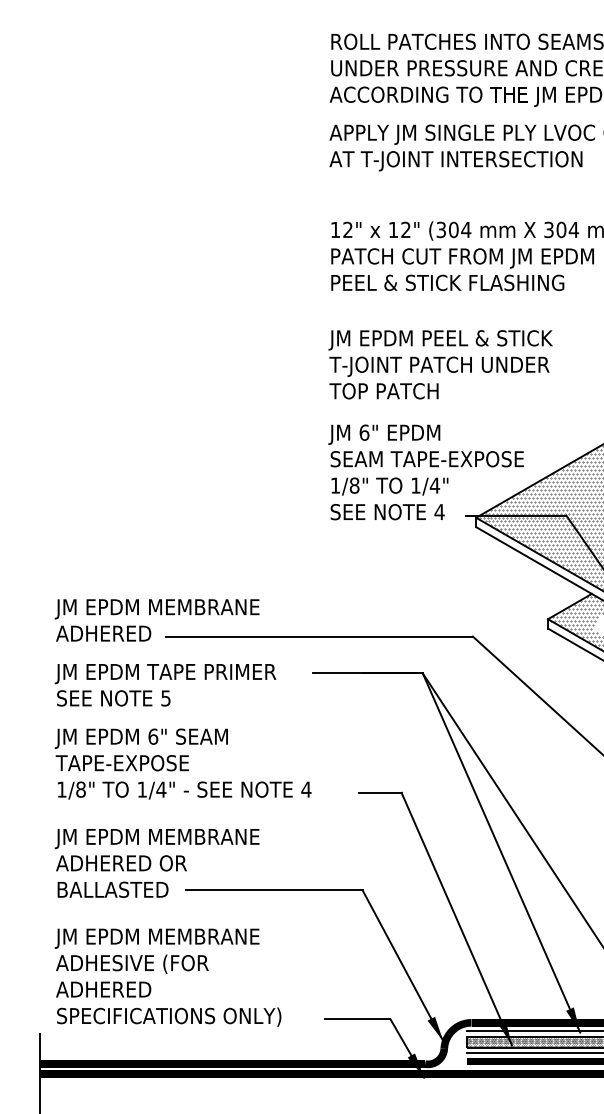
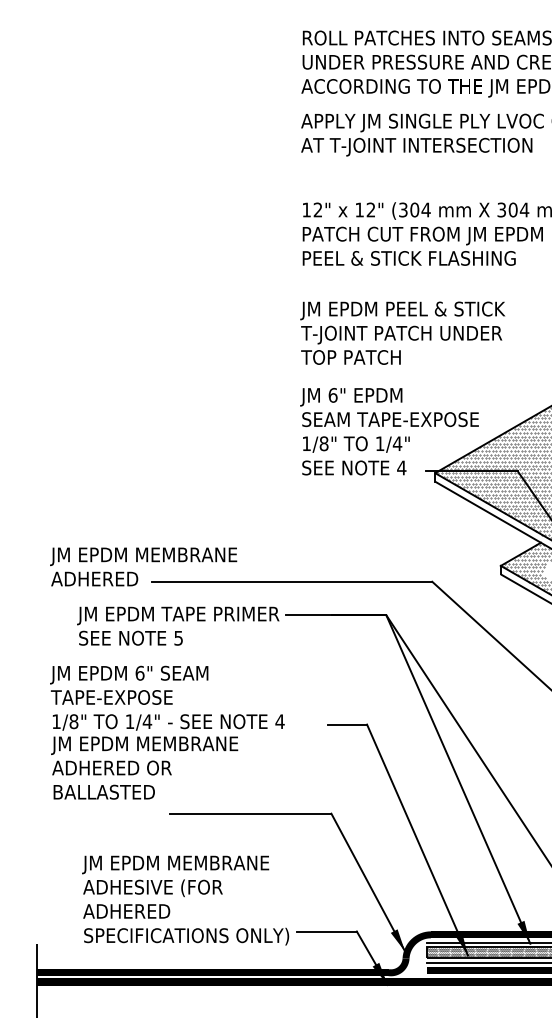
text: (165, 684) -> (178, 625), moved
text: (157, 862) -> (144, 767), moved
text: (167, 977) -> (185, 900), moved

